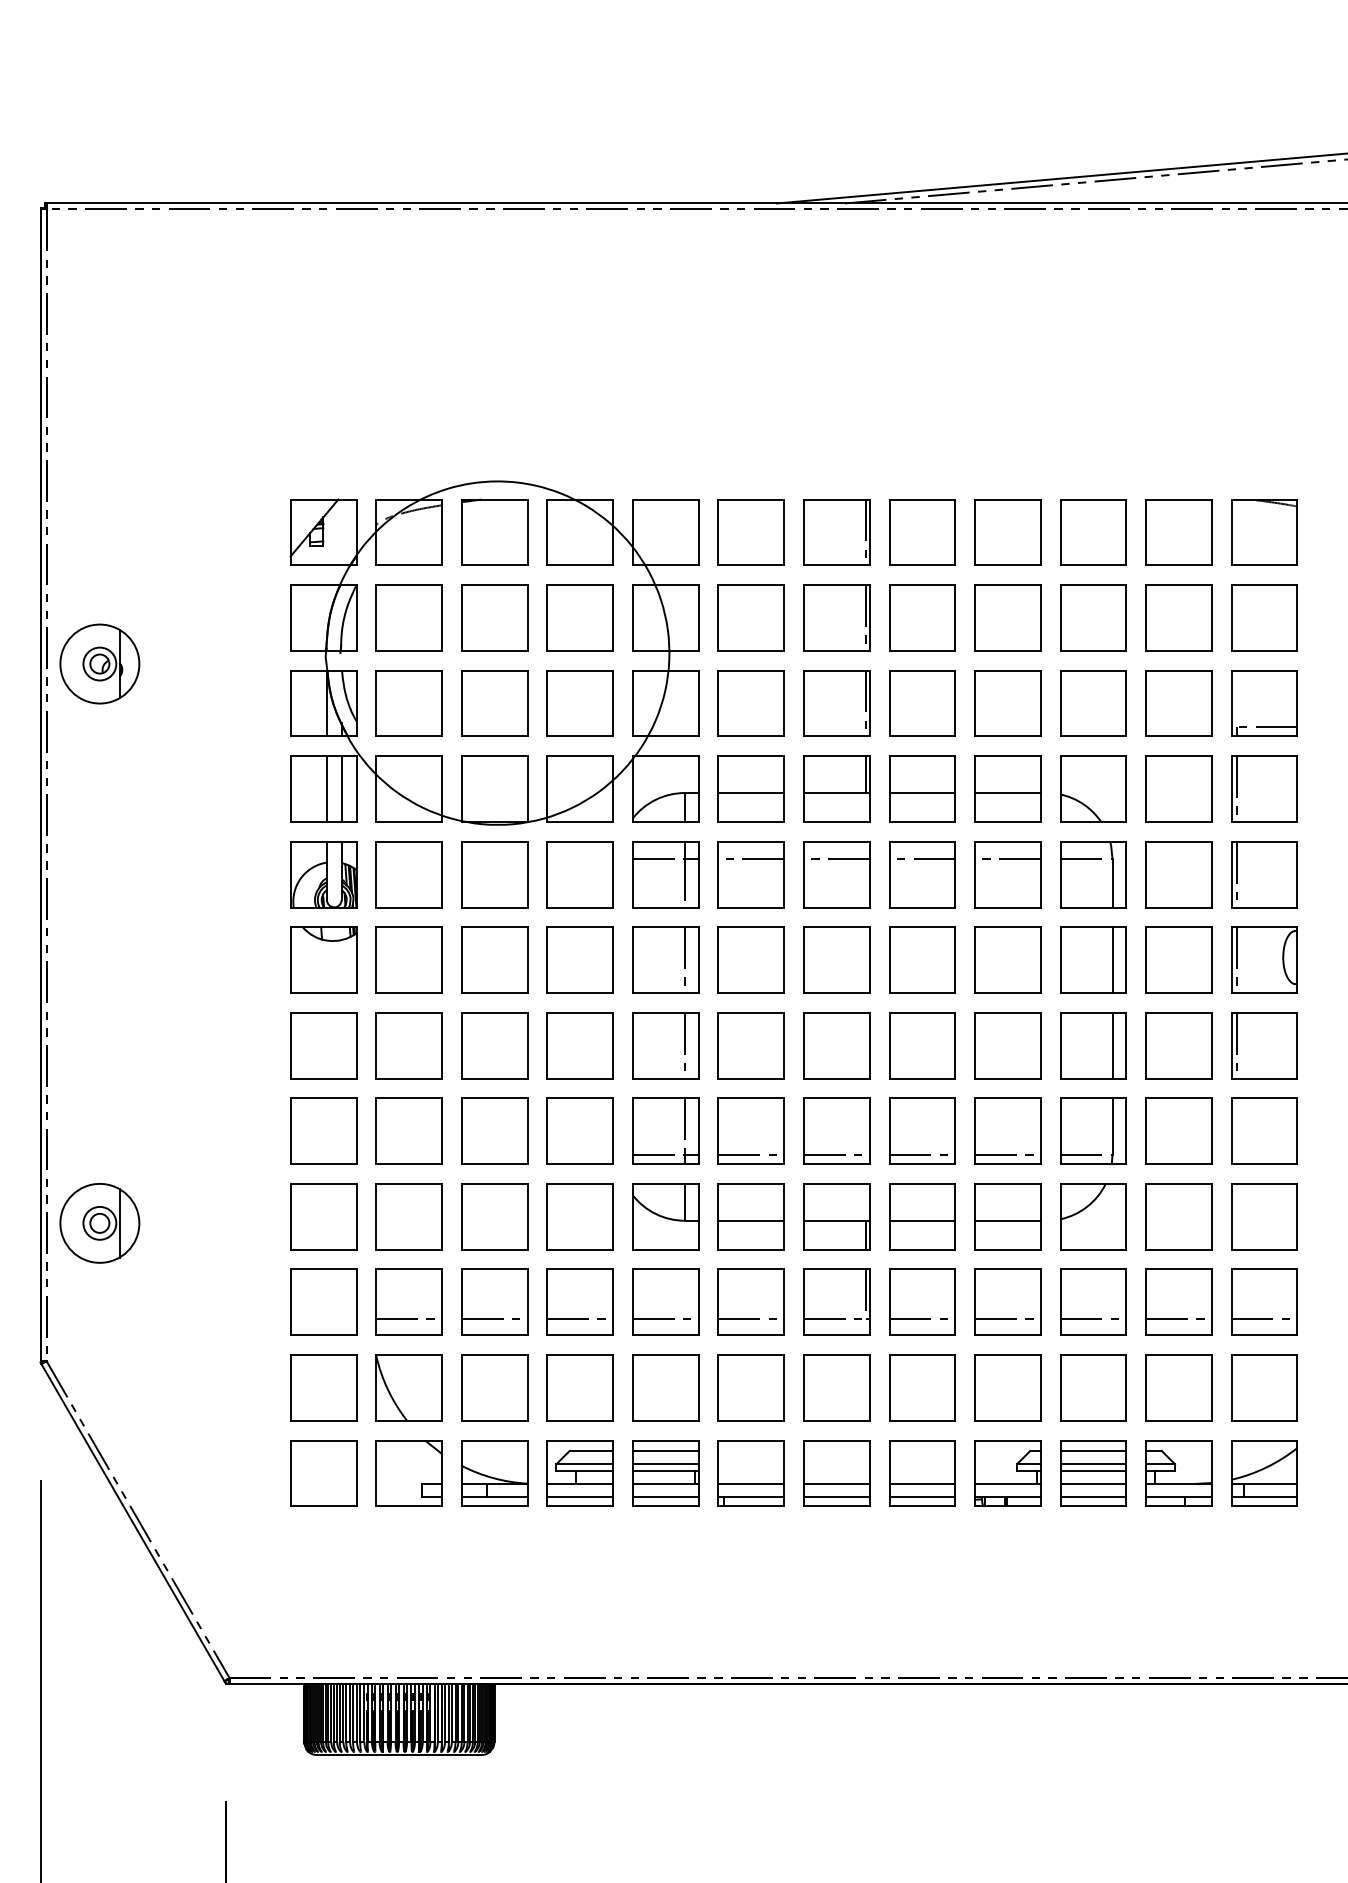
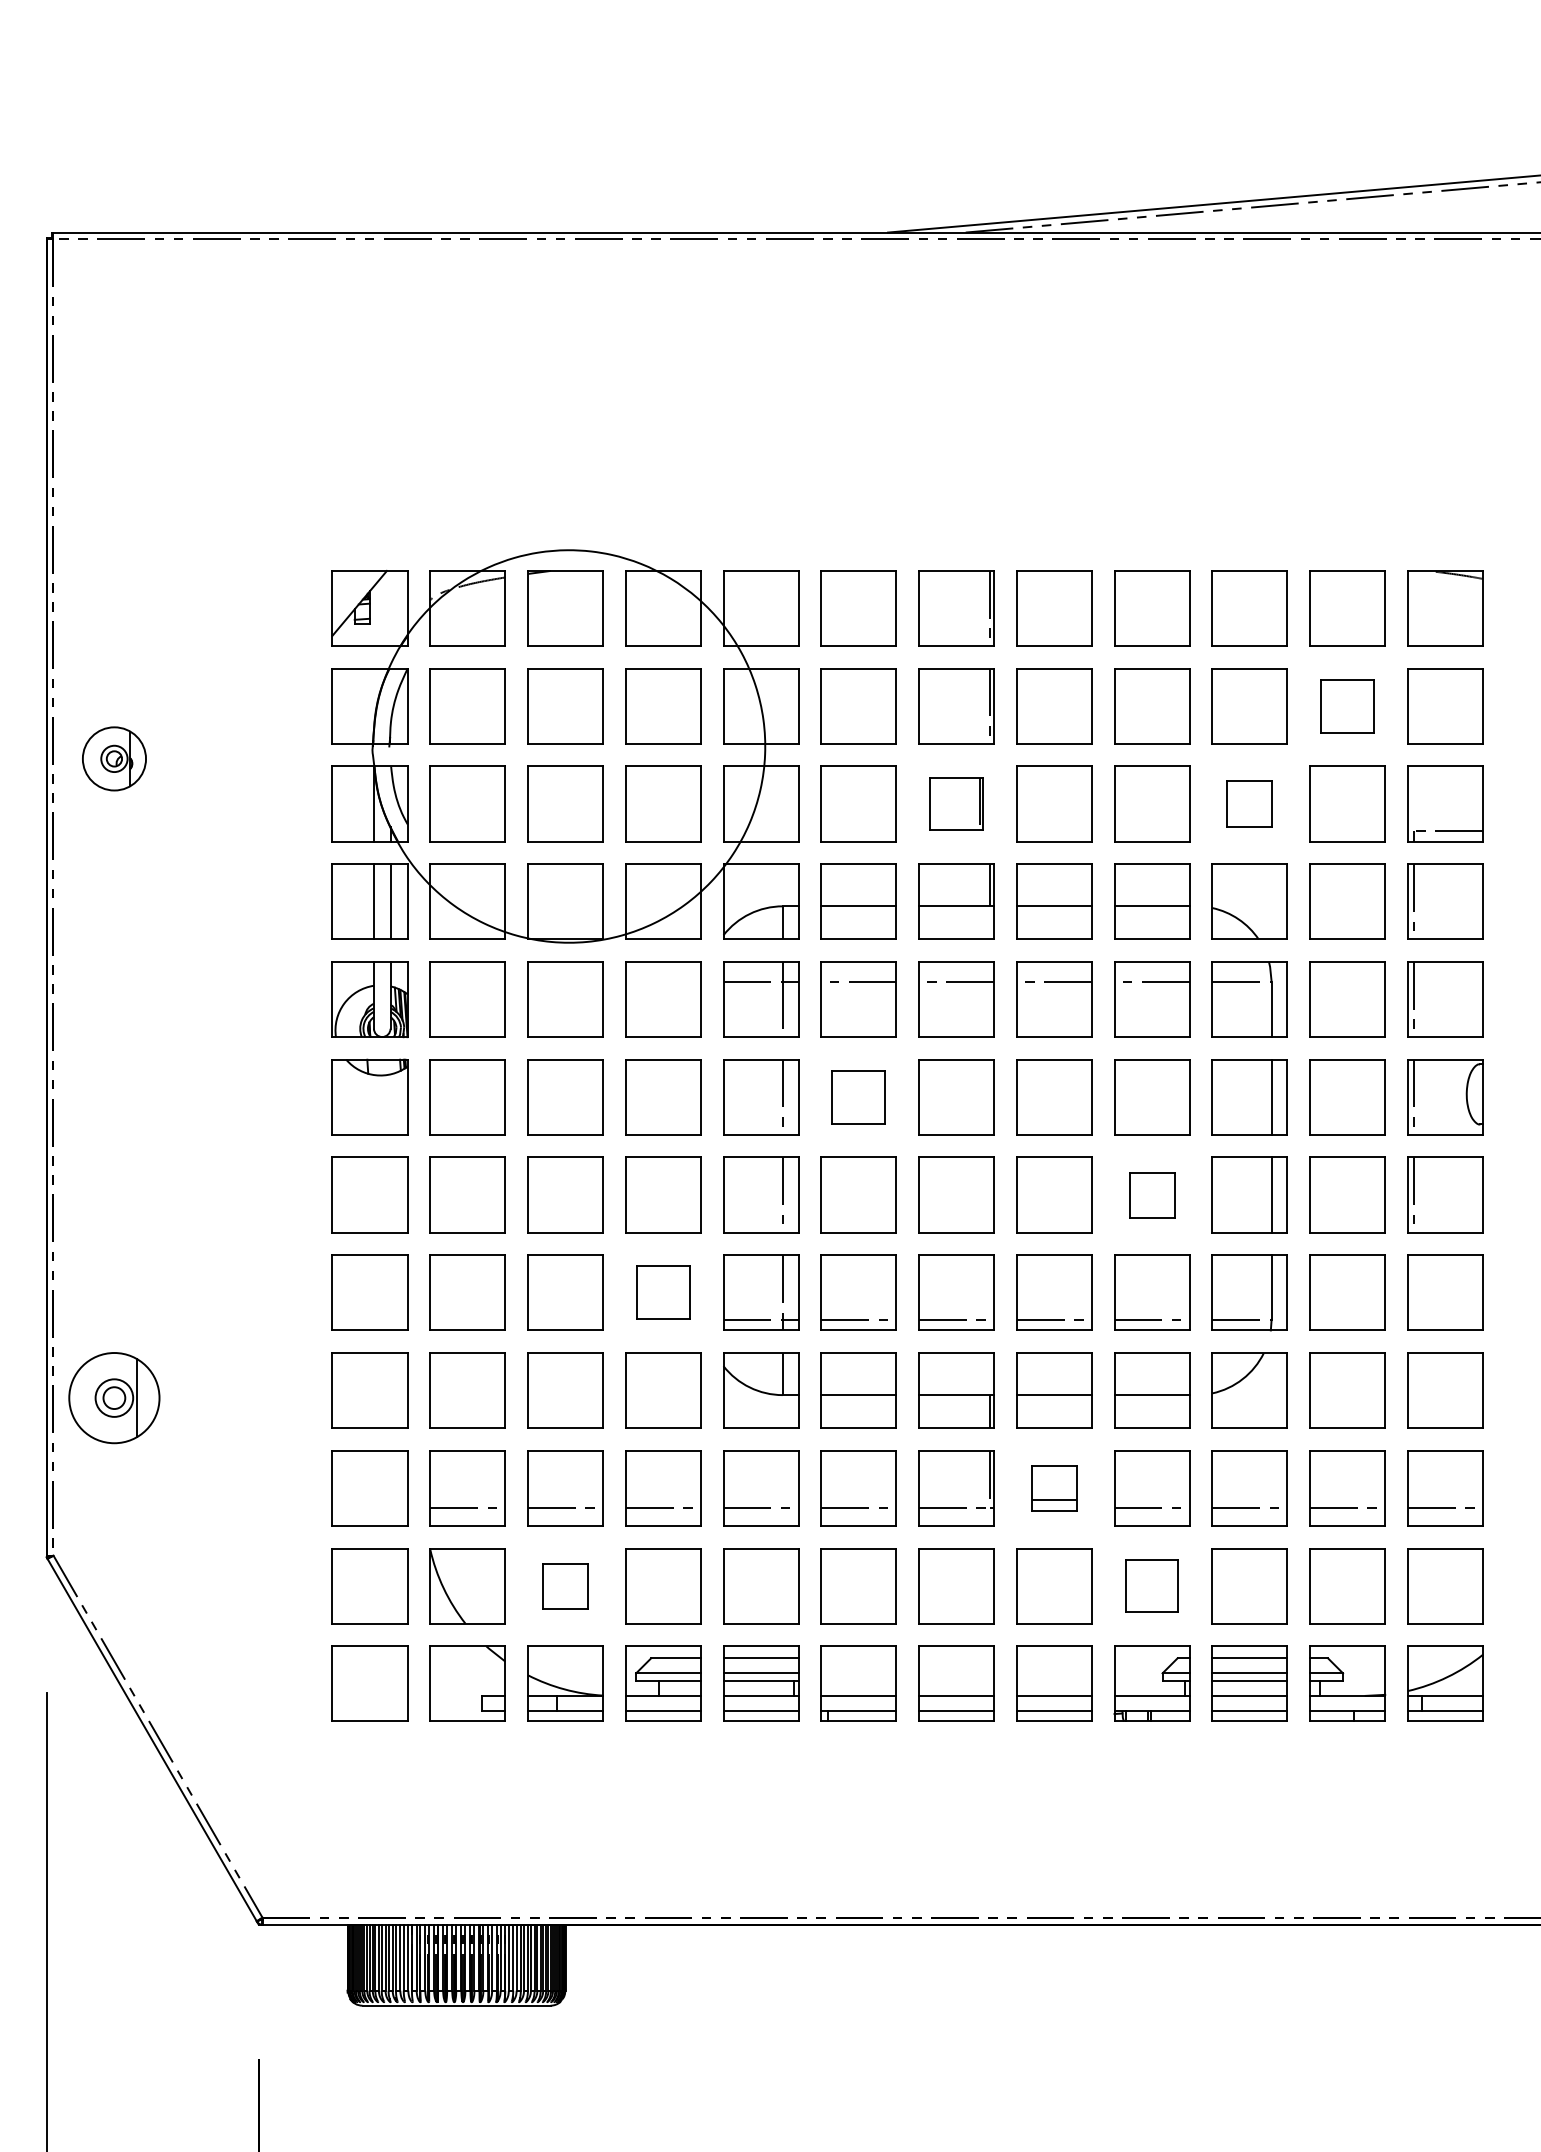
part: (1178, 617) -> (1347, 705), size x0.7
part: (99, 663) -> (113, 758), size x0.7
part: (836, 703) -> (956, 804), size x0.7
part: (1093, 703) -> (1249, 804), size x0.6
part: (750, 959) -> (857, 1096), size x0.7
part: (1007, 1045) -> (1151, 1194), size x0.6
part: (579, 1130) -> (662, 1291), size x0.7
part: (922, 1301) -> (1054, 1487), size x0.6
part: (494, 1387) -> (565, 1585), size x0.6
part: (1007, 1387) -> (1151, 1585), size x0.7

